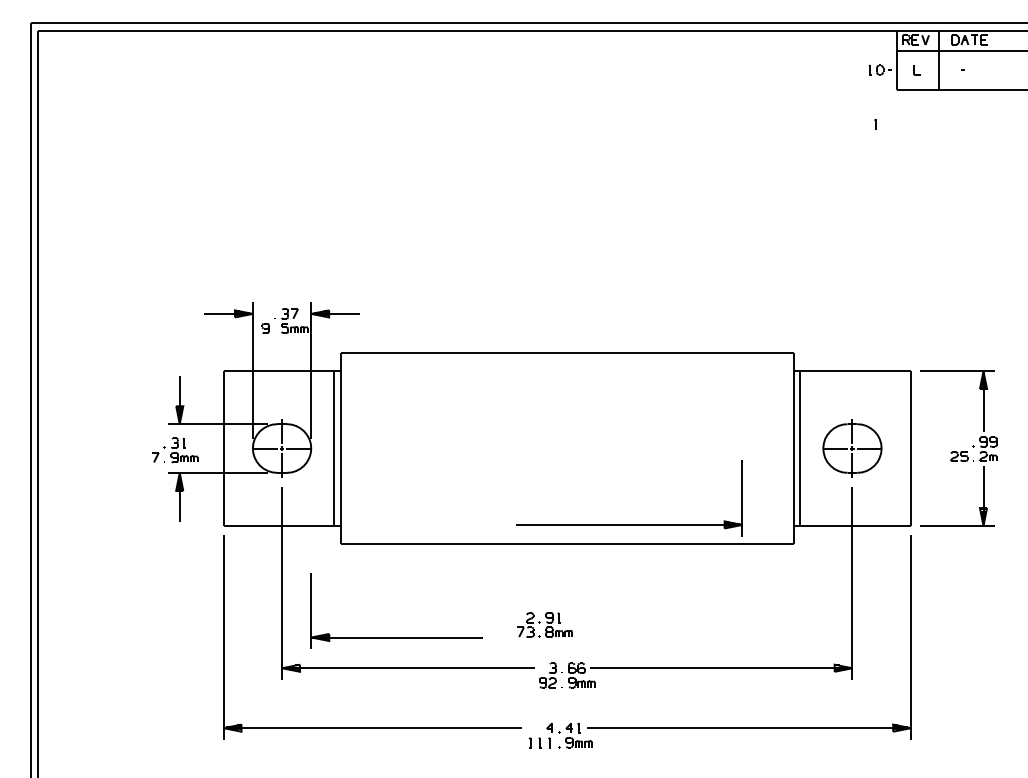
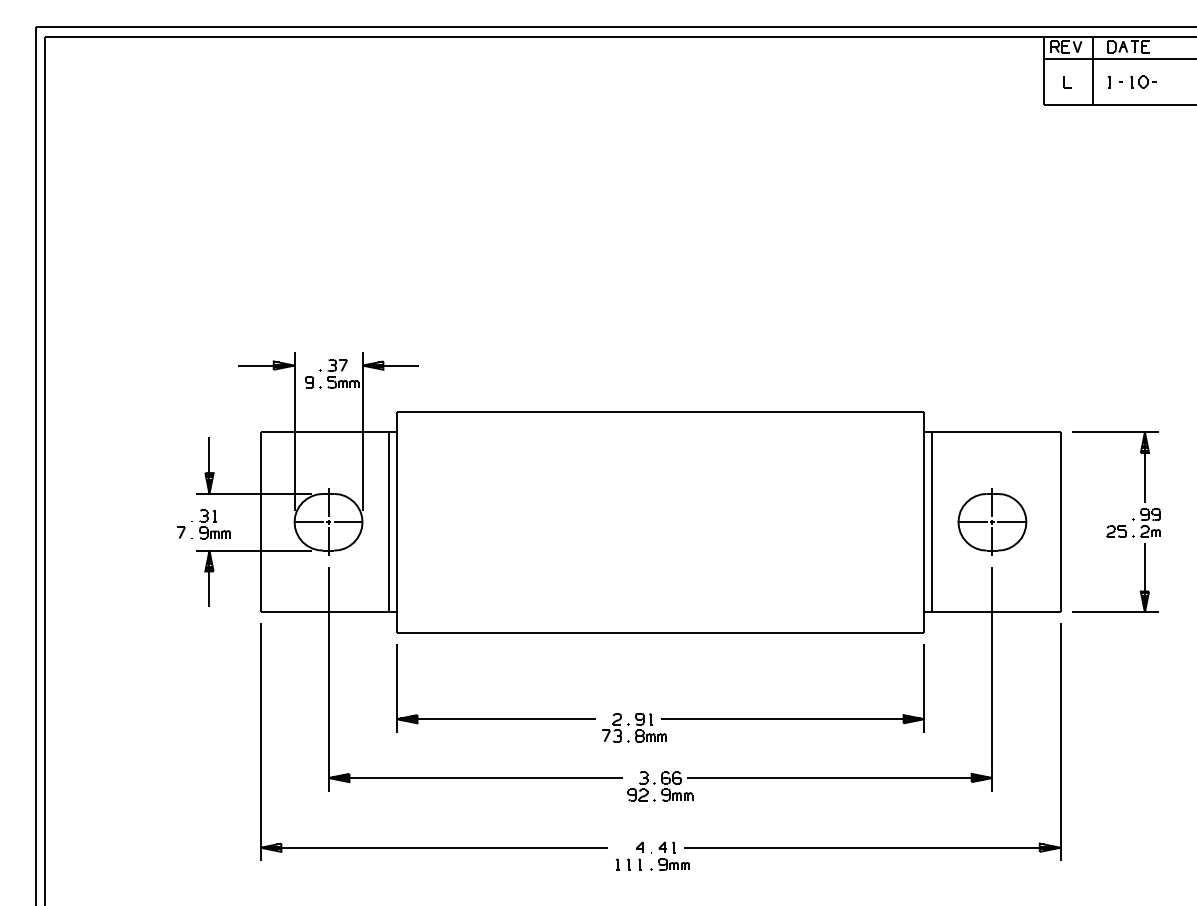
part: (880, 69) -> (1143, 81), moved
part: (874, 123) -> (1108, 81), moved
part: (629, 524) -> (792, 718), moved
part: (396, 636) -> (495, 718), moved

